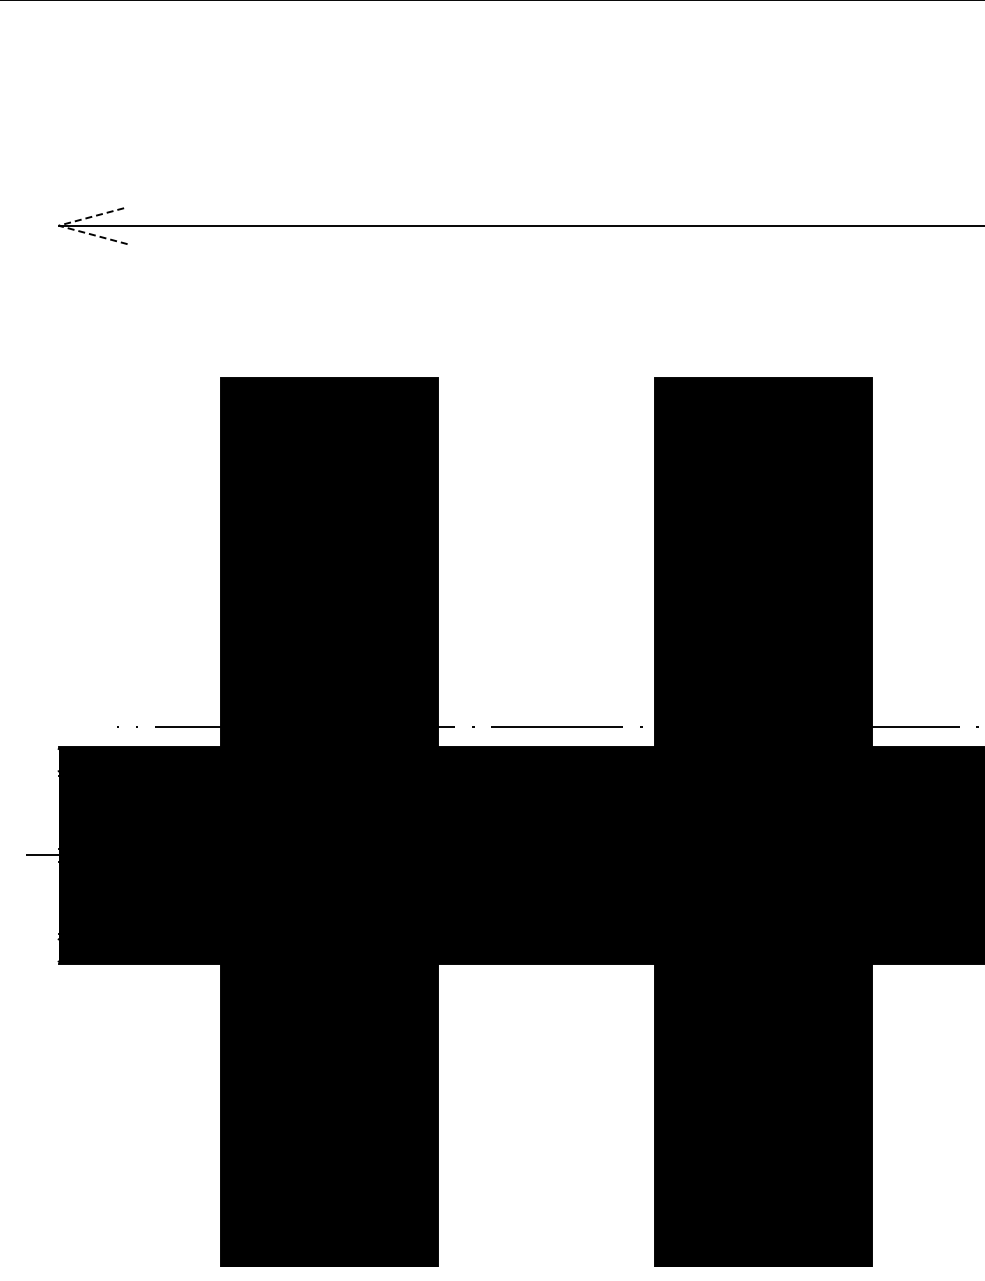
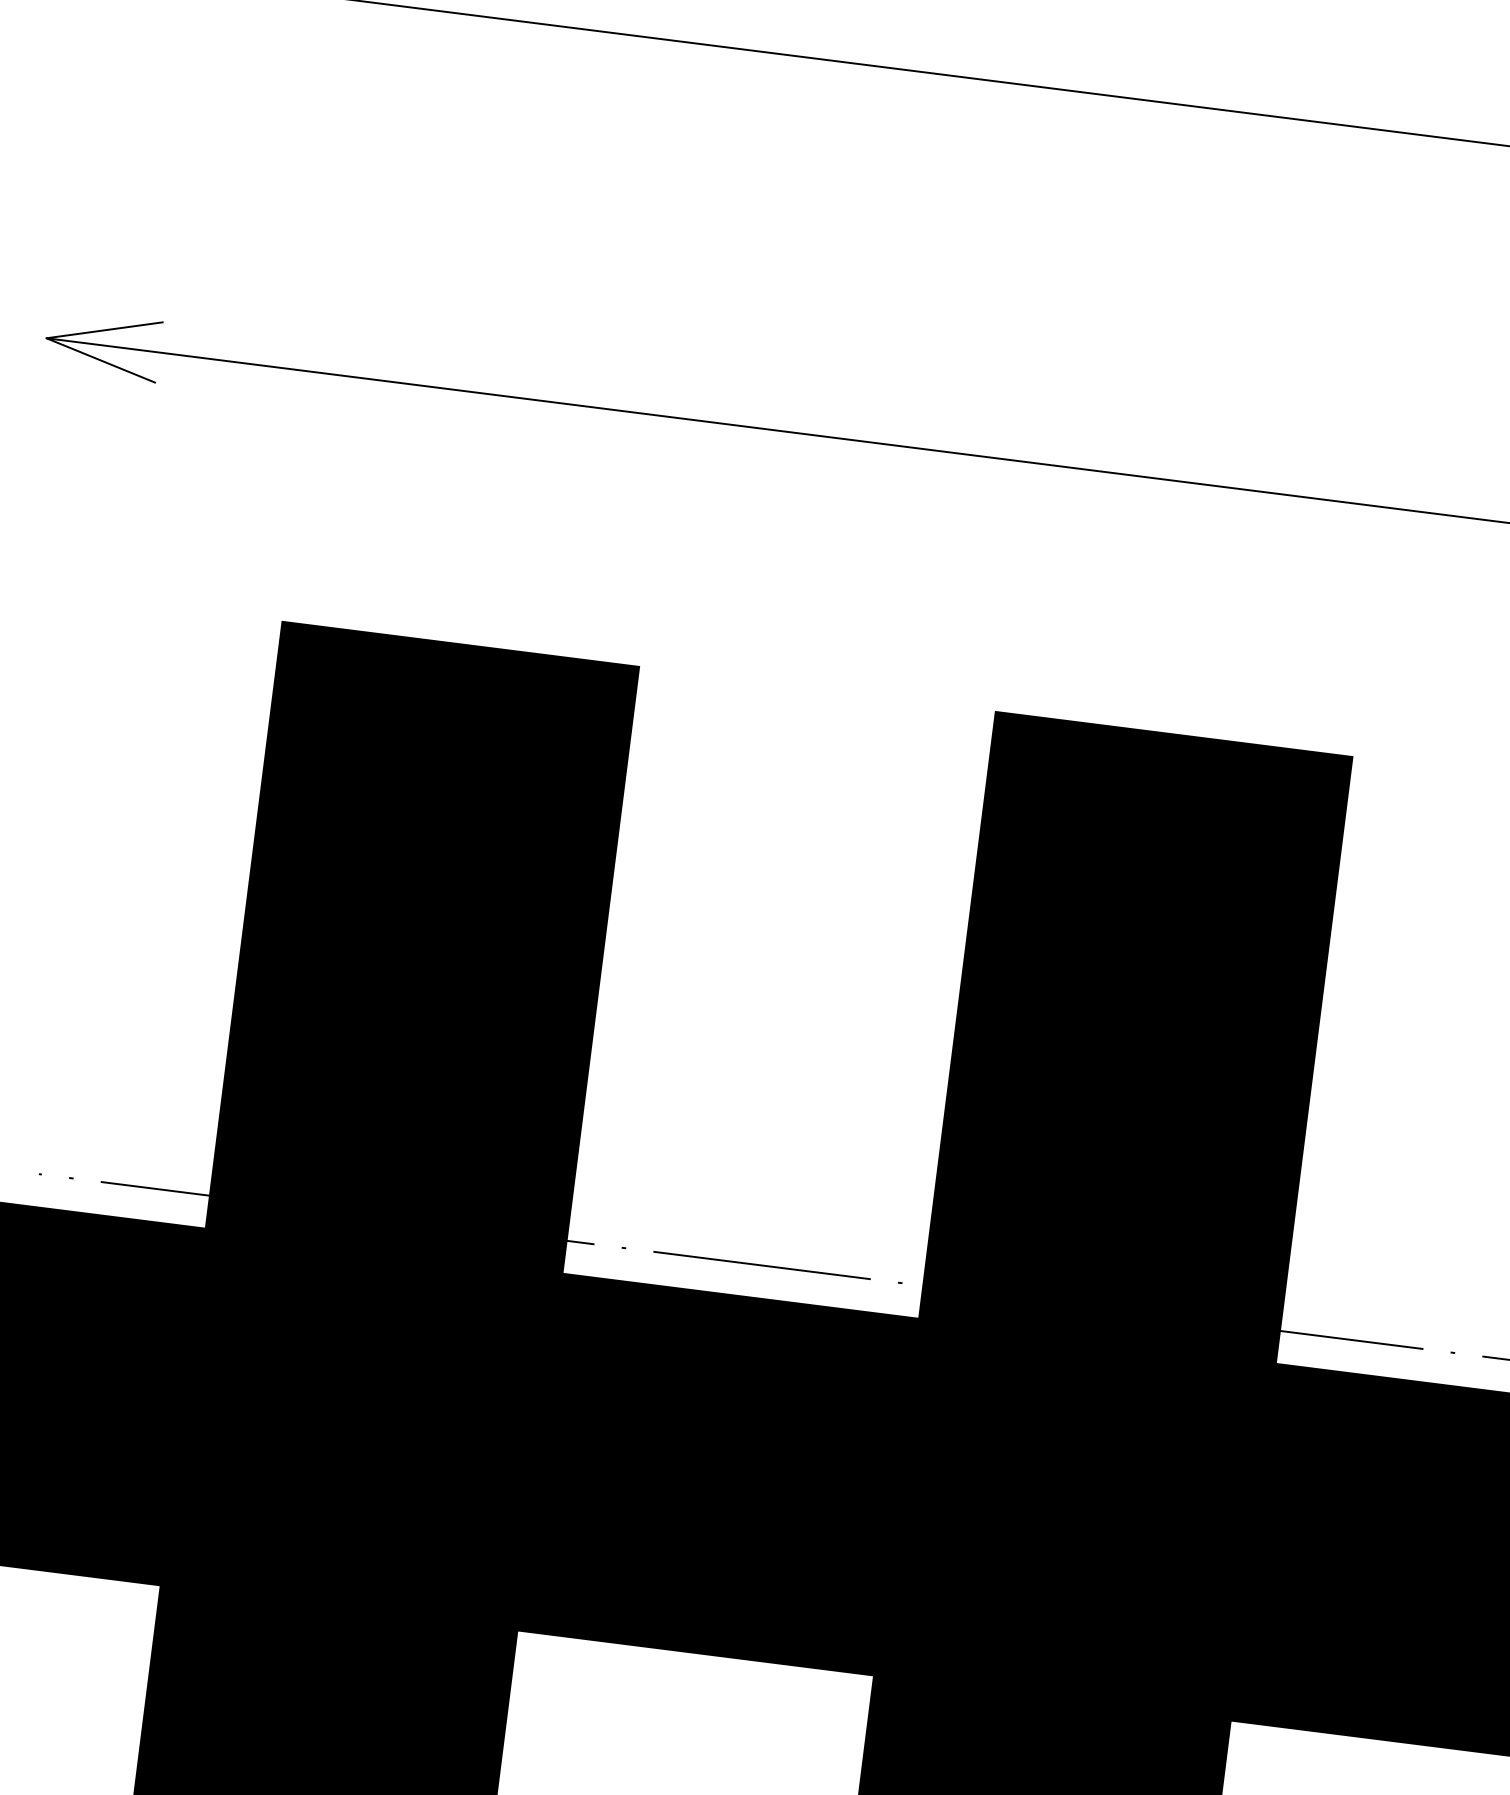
line: (58, 225) -> (46, 337), dashed -> solid

